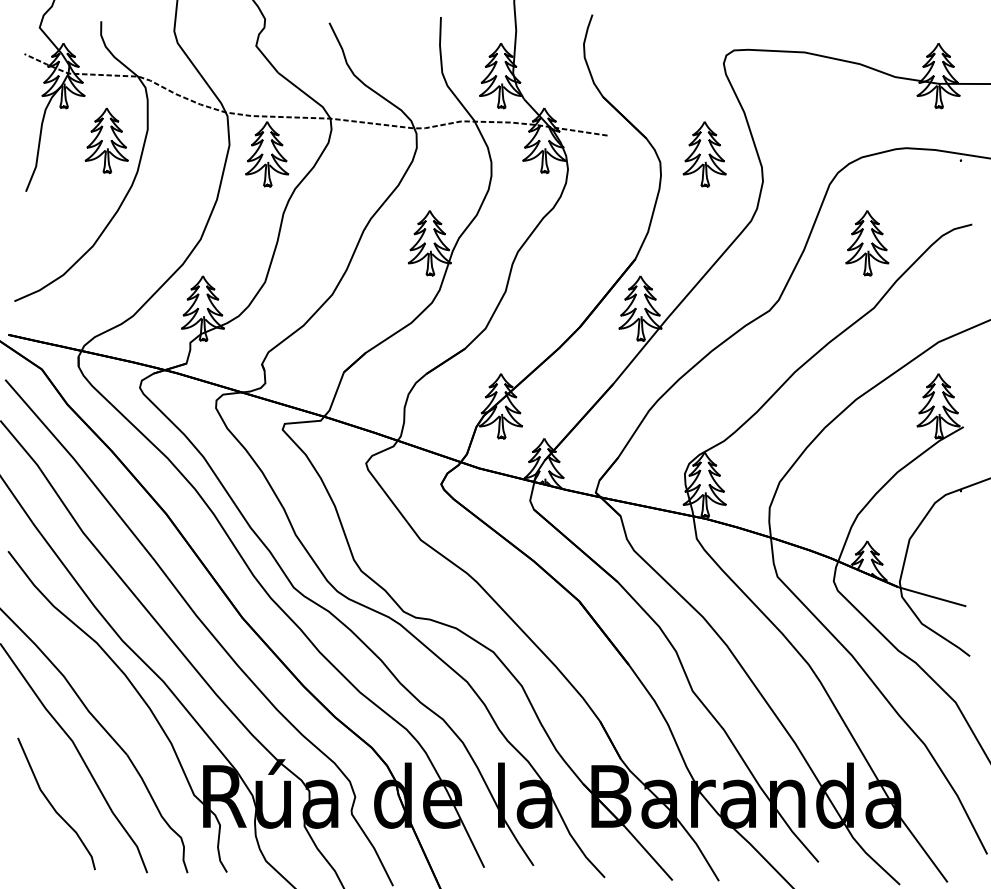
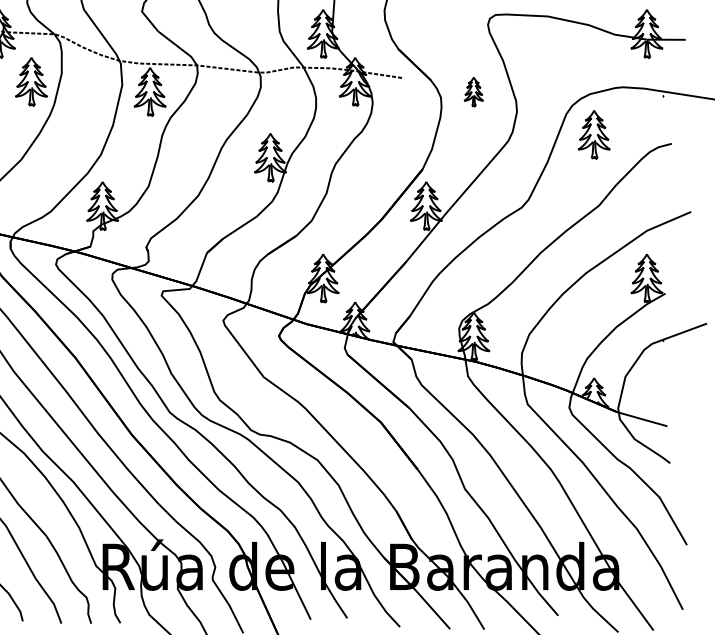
part: (704, 154) -> (473, 91), size x0.6
part: (867, 243) -> (594, 134), moved

